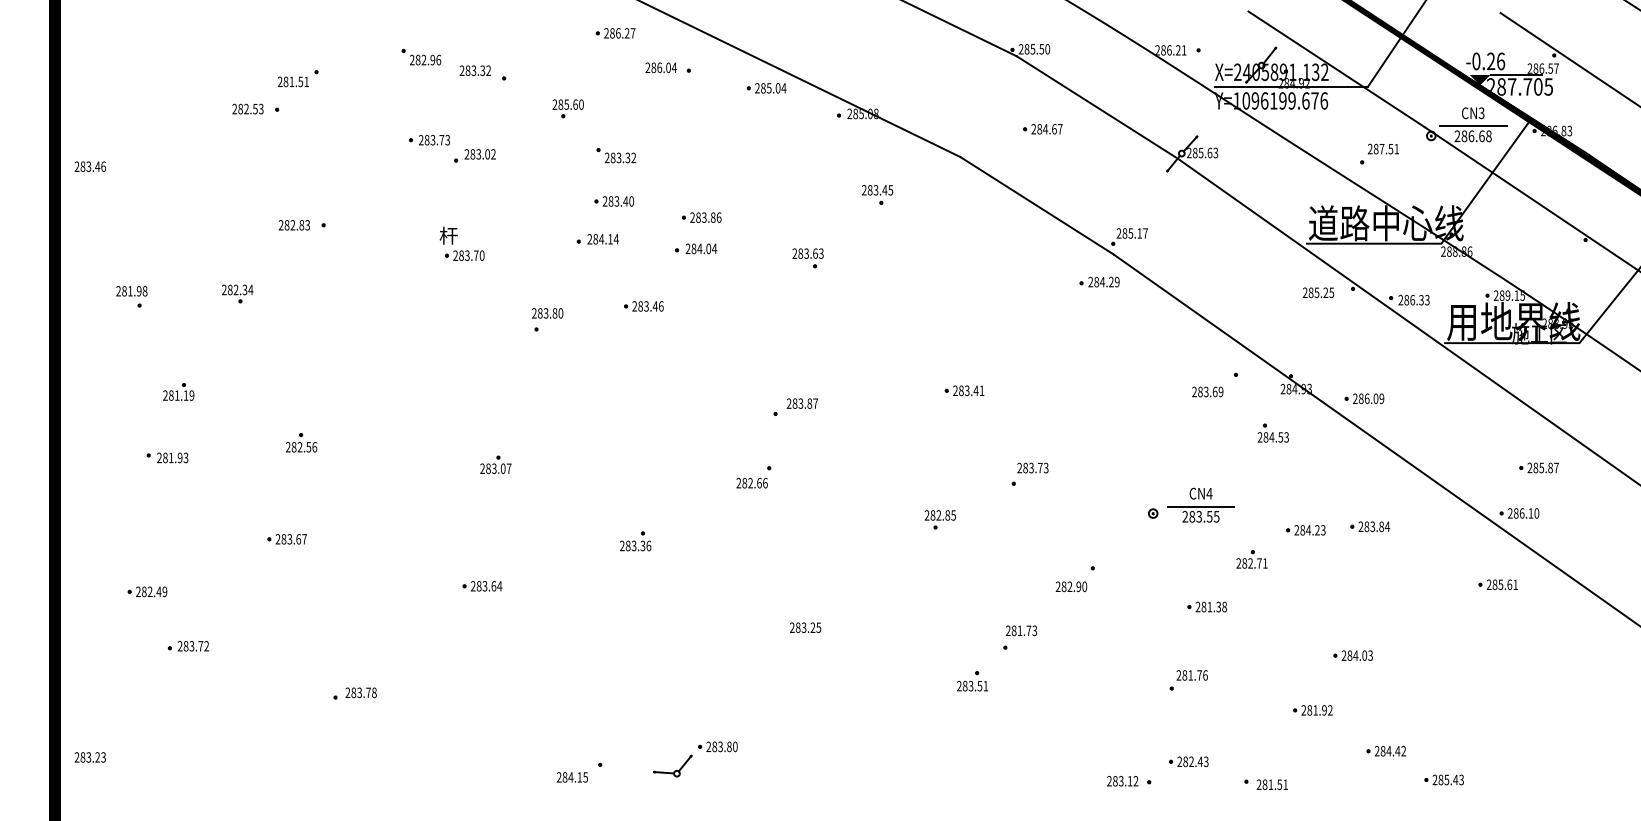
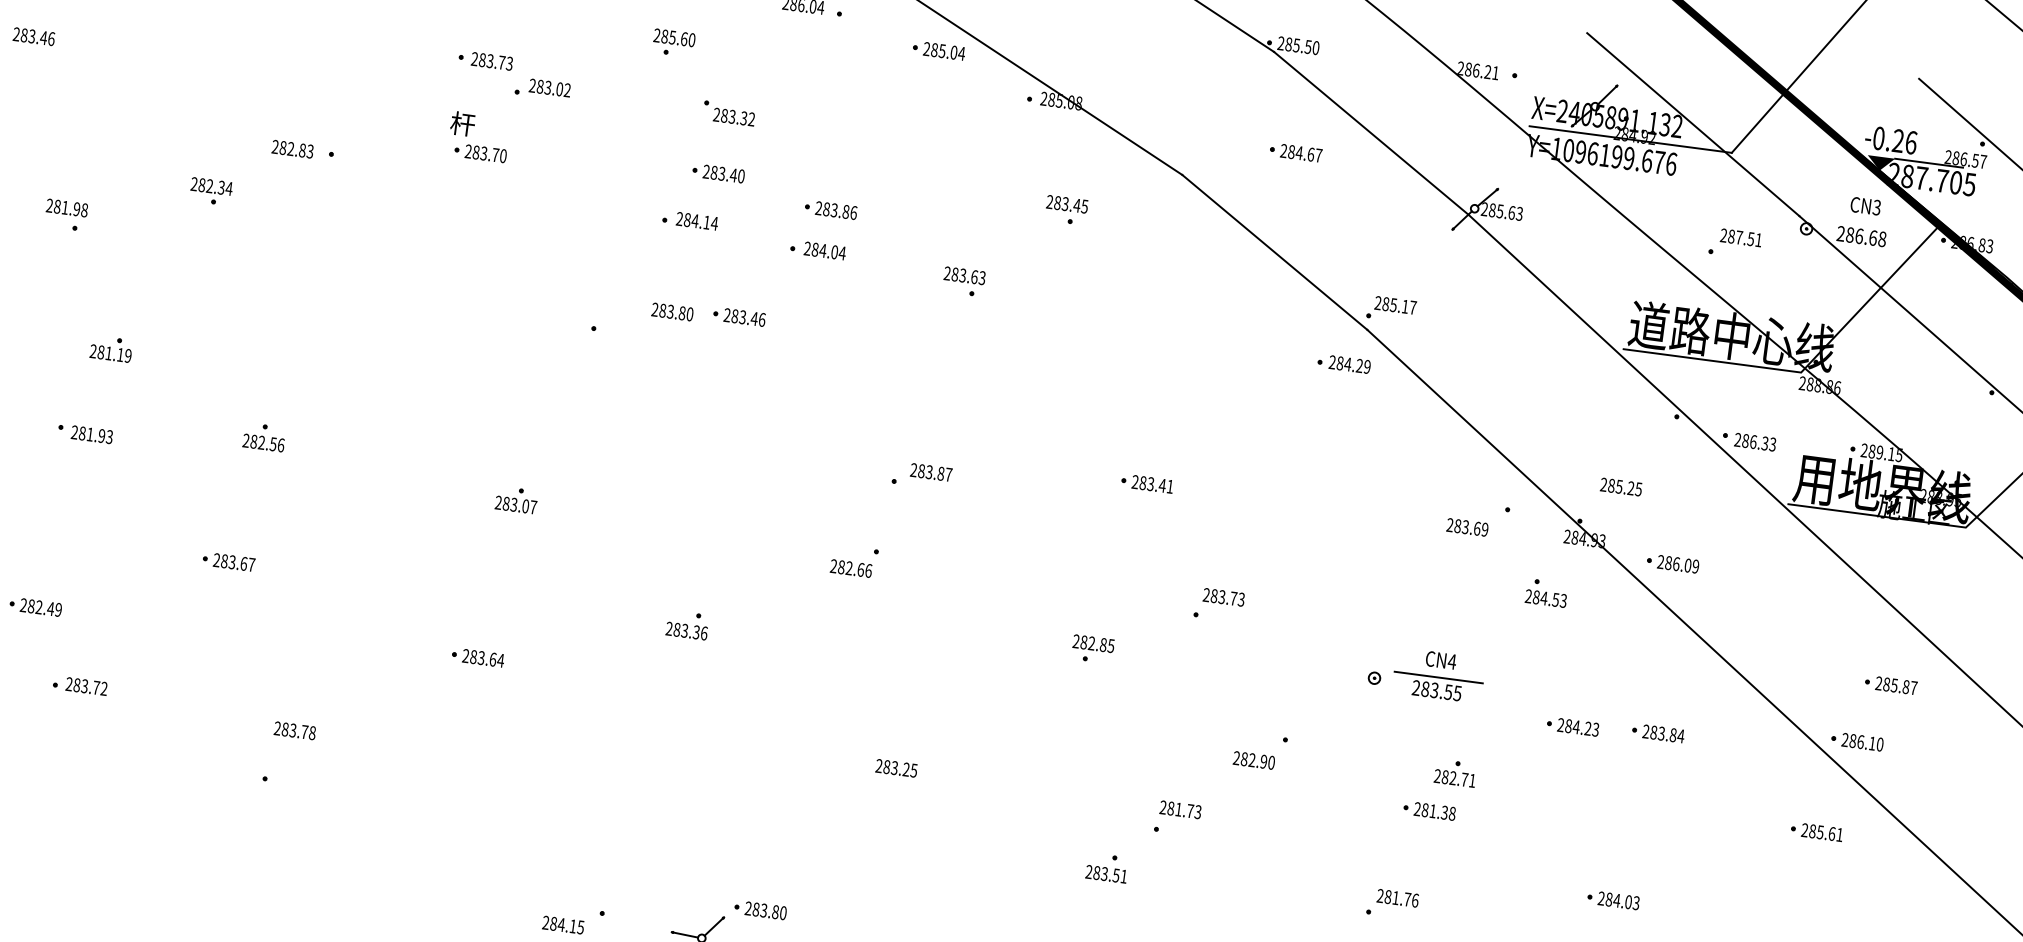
line: (1472, 126) -> (1862, 223), removed
part: (461, 250) -> (477, 145), moved
text: (1318, 292) -> (1621, 486), moved
part: (237, 293) -> (211, 191), moved
text: (547, 313) -> (672, 312), moved
part: (1251, 559) -> (1454, 773), moved
text: (360, 692) -> (294, 730), moved

